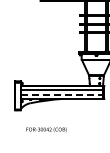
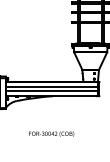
line: (62, 94) -> (52, 91), dashed -> solid
text: (46, 129) -> (51, 133), moved

